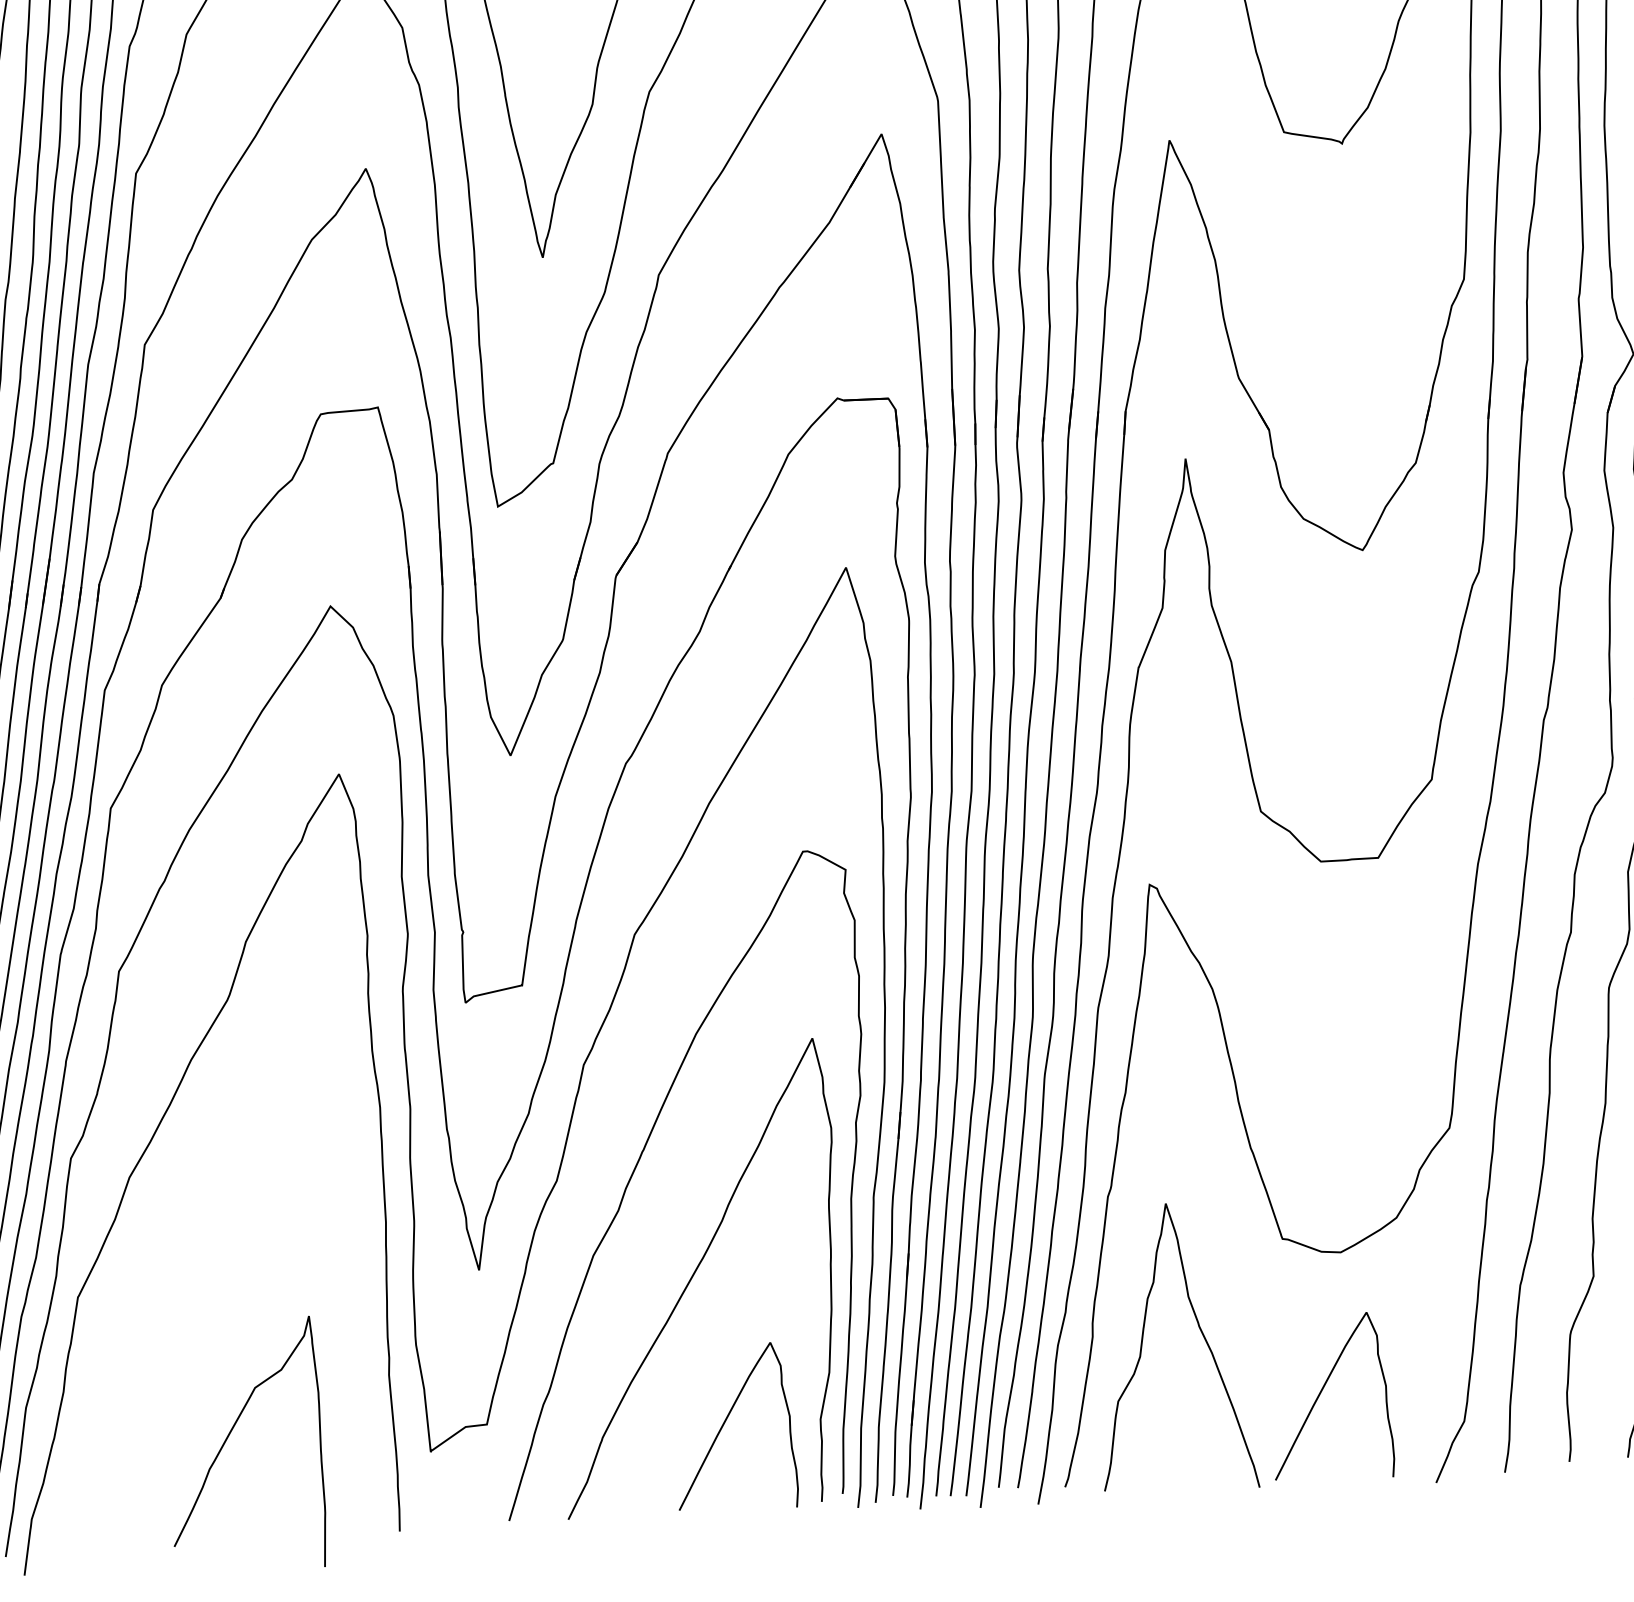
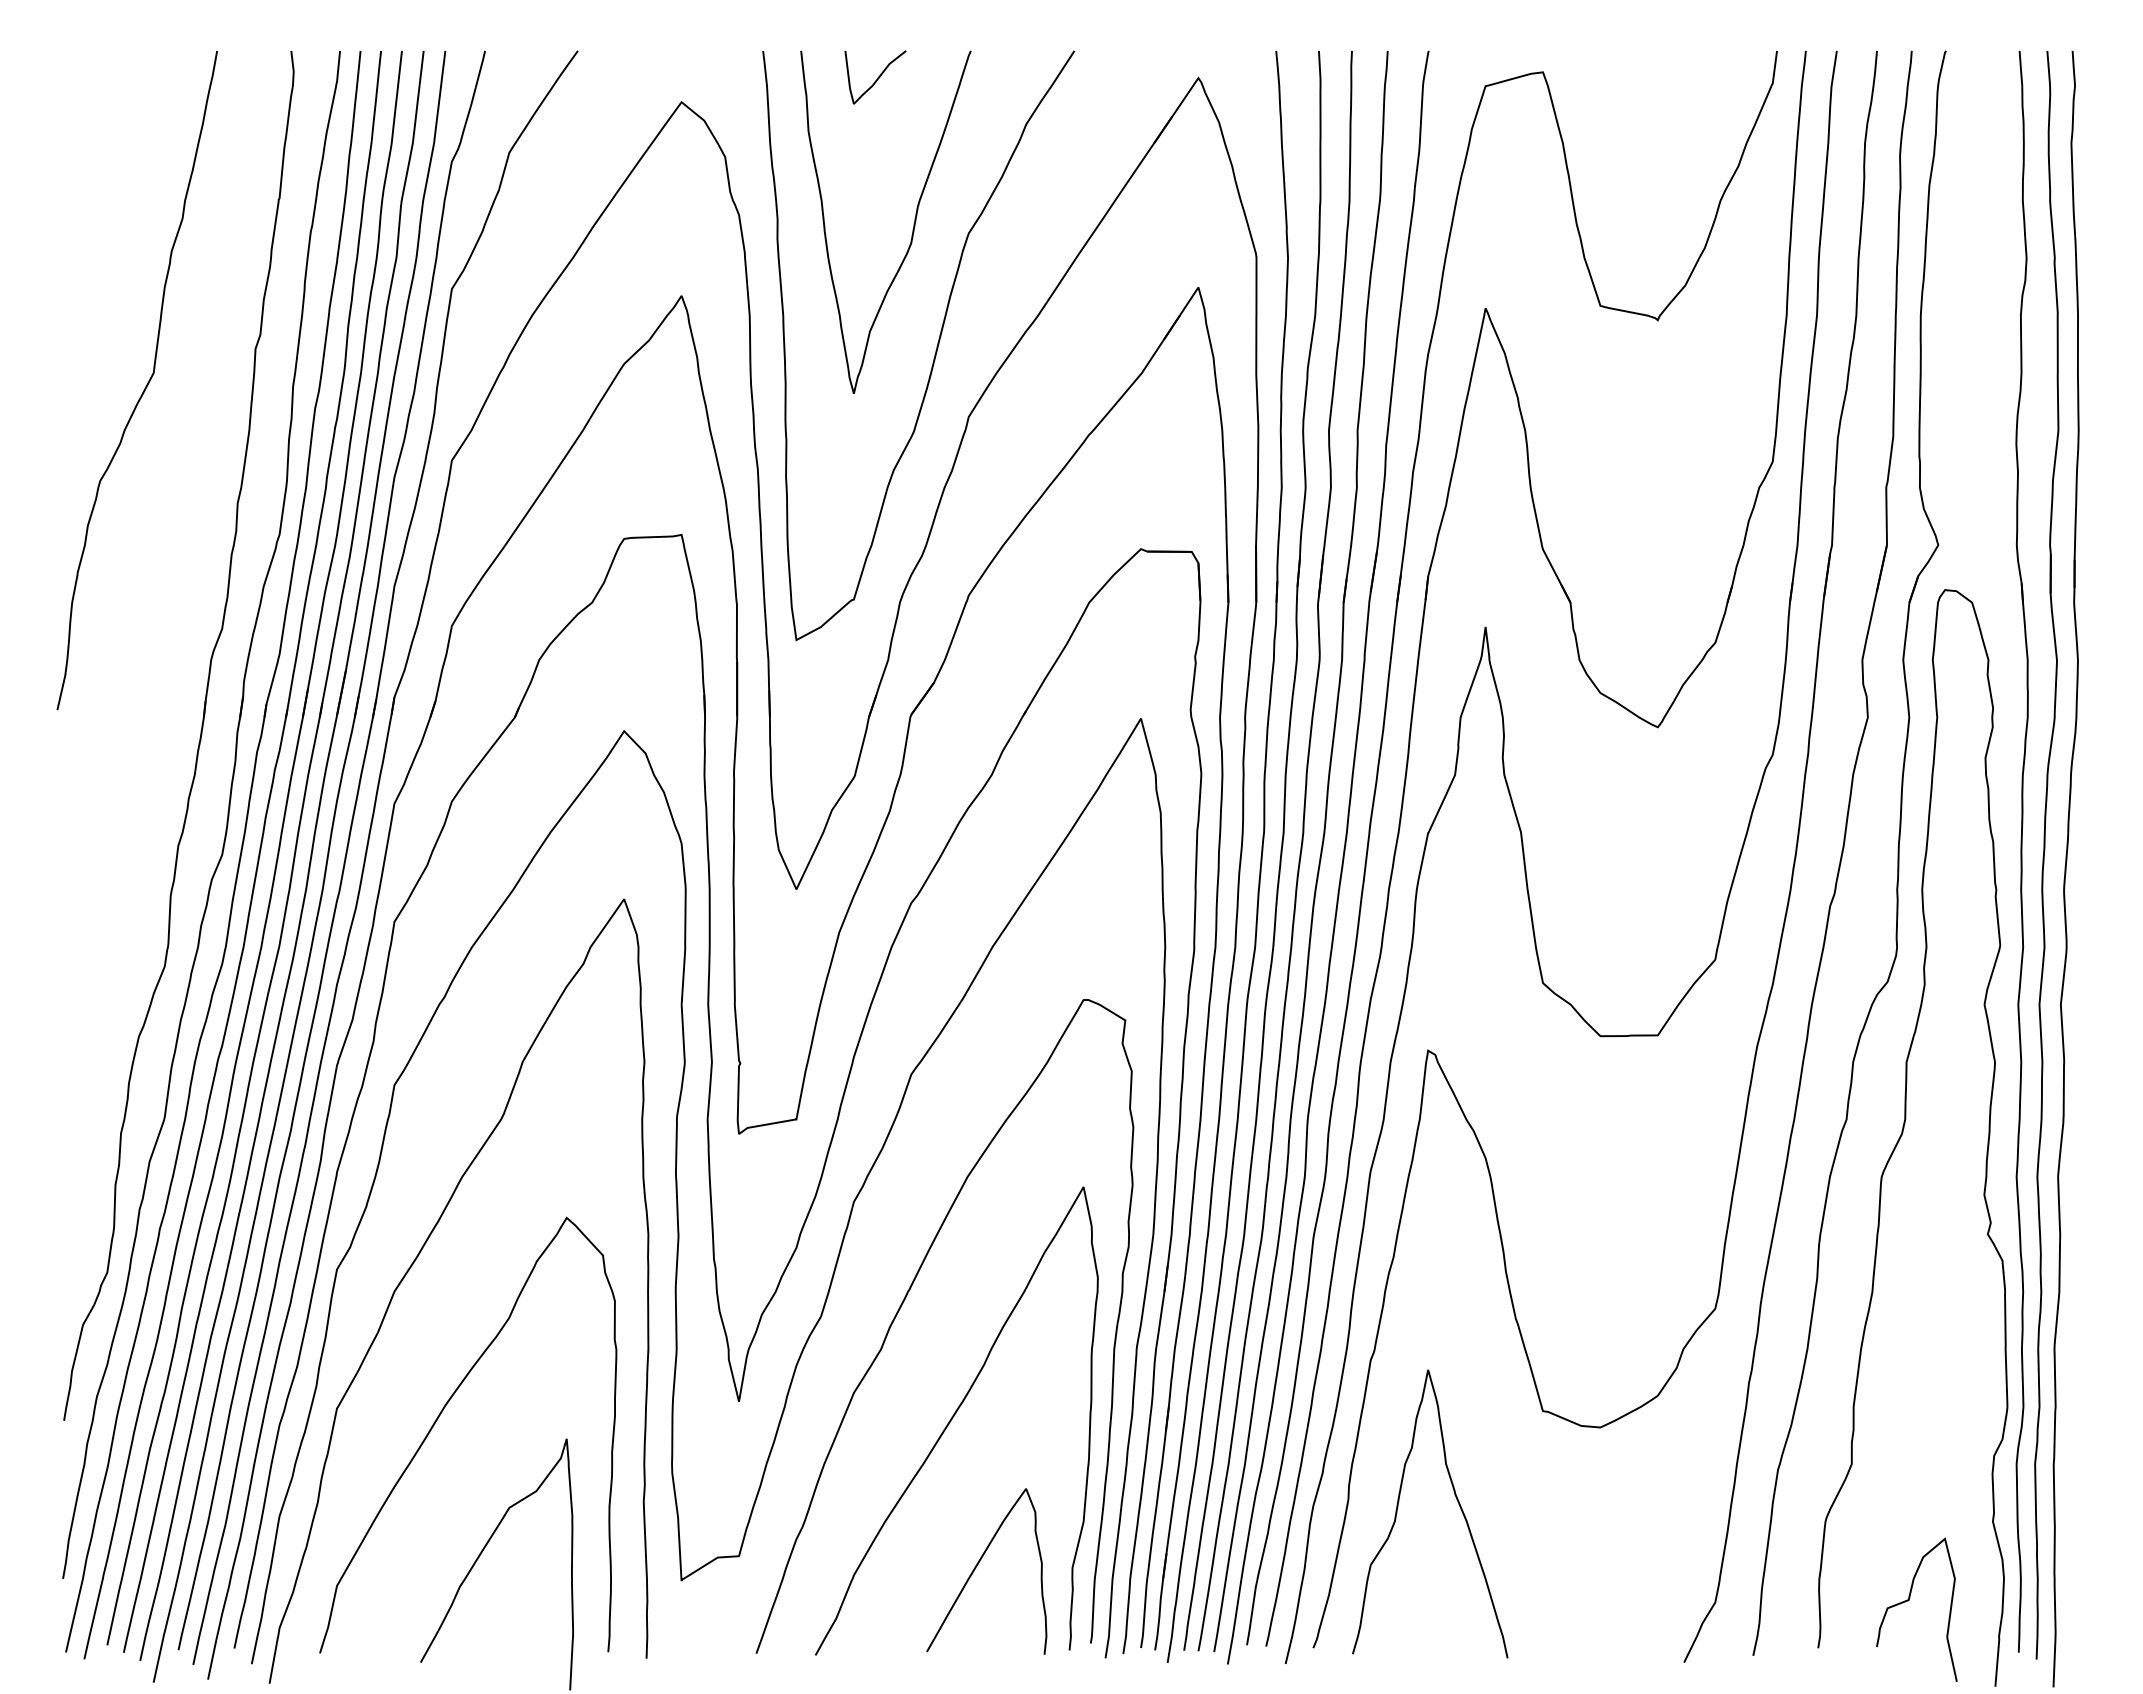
curve: (180, 1301) -> (439, 1417), added
curve: (1321, 1392) -> (1574, 1566), removed

